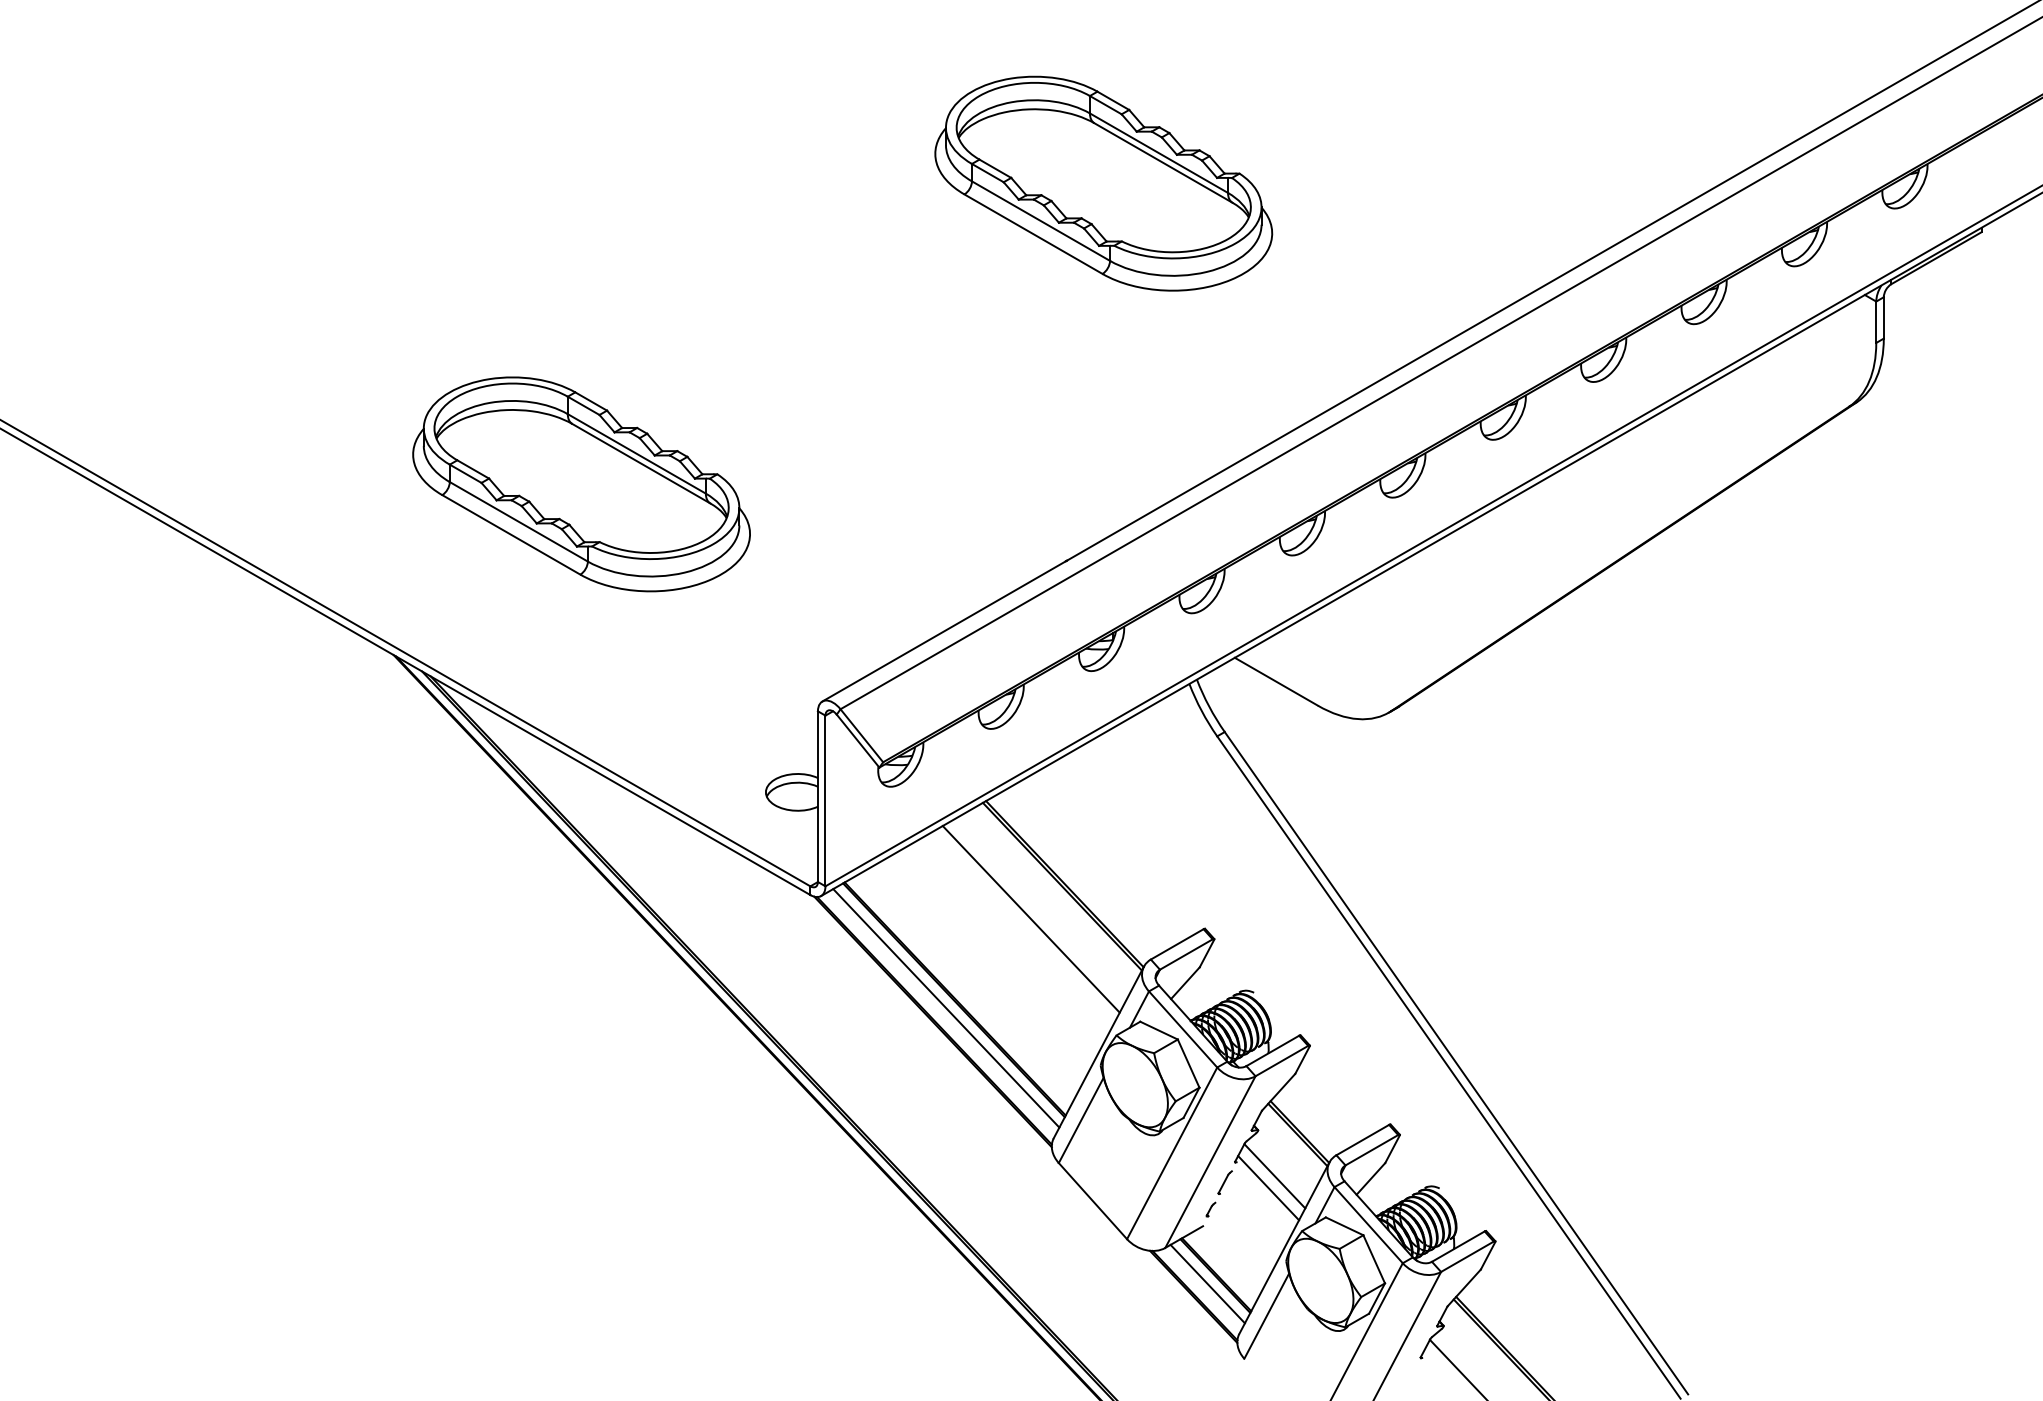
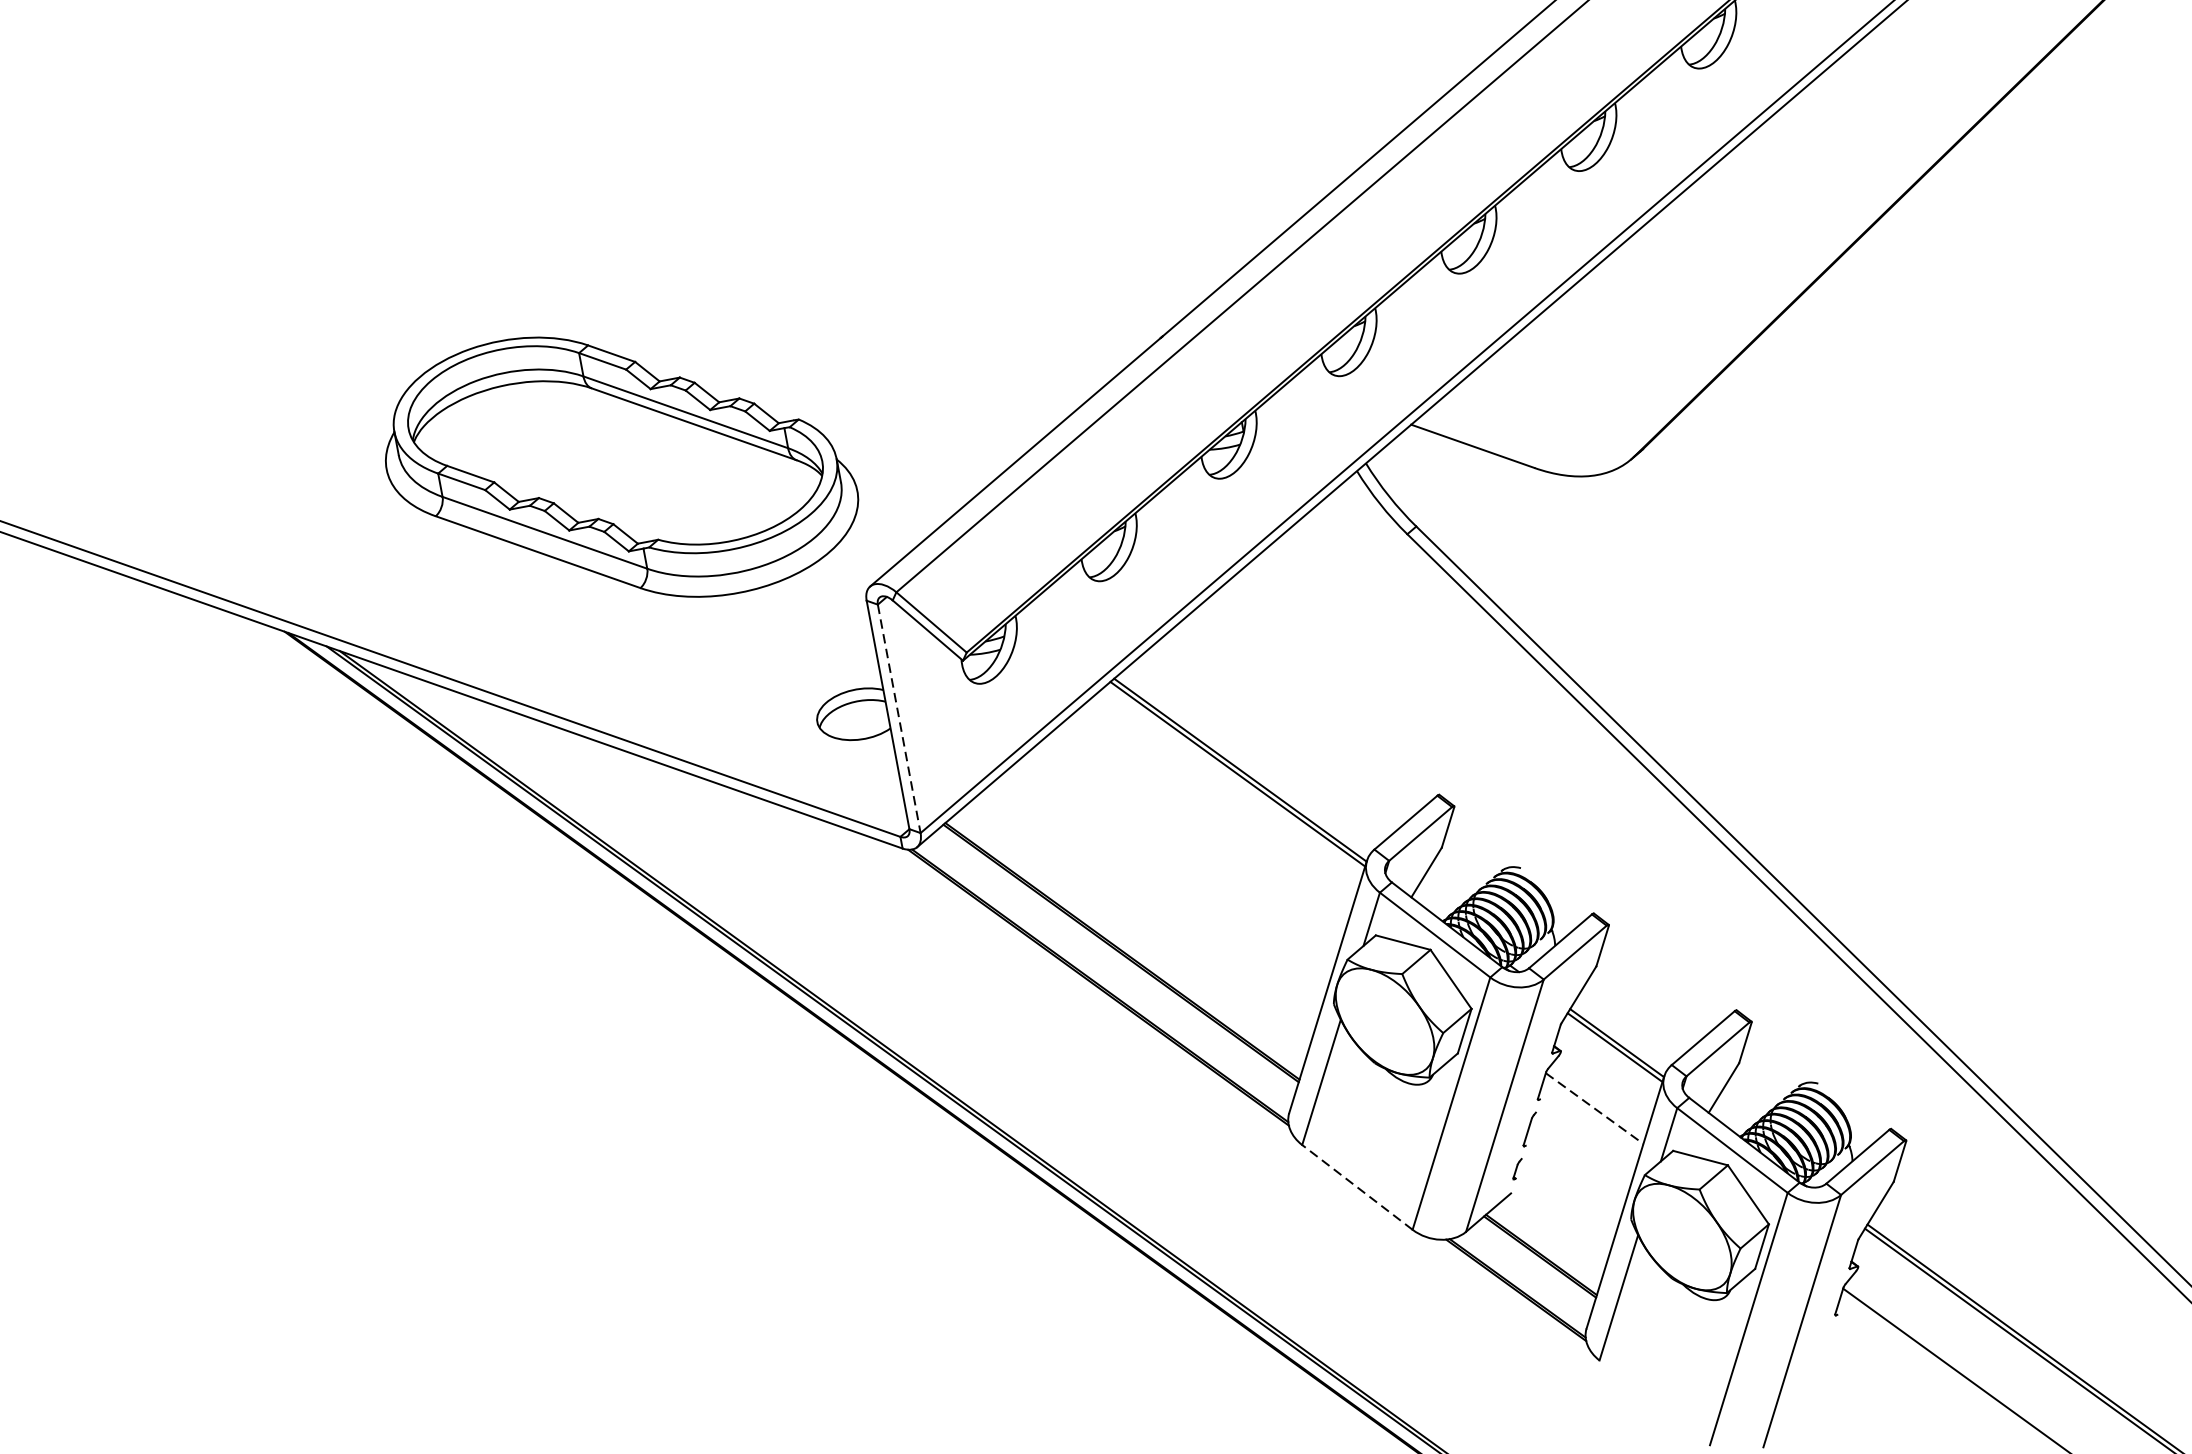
part: (581, 484) -> (619, 467), moved
line: (825, 801) -> (899, 719), solid -> dashed
line: (1030, 919) -> (1203, 826), removed
line: (946, 1008) -> (1113, 966), removed
line: (1275, 1176) -> (1595, 1108), solid -> dashed
line: (1268, 1188) -> (1589, 1126), removed
line: (1092, 1200) -> (1356, 1186), solid -> dashed
line: (1207, 1283) -> (1531, 1268), removed

